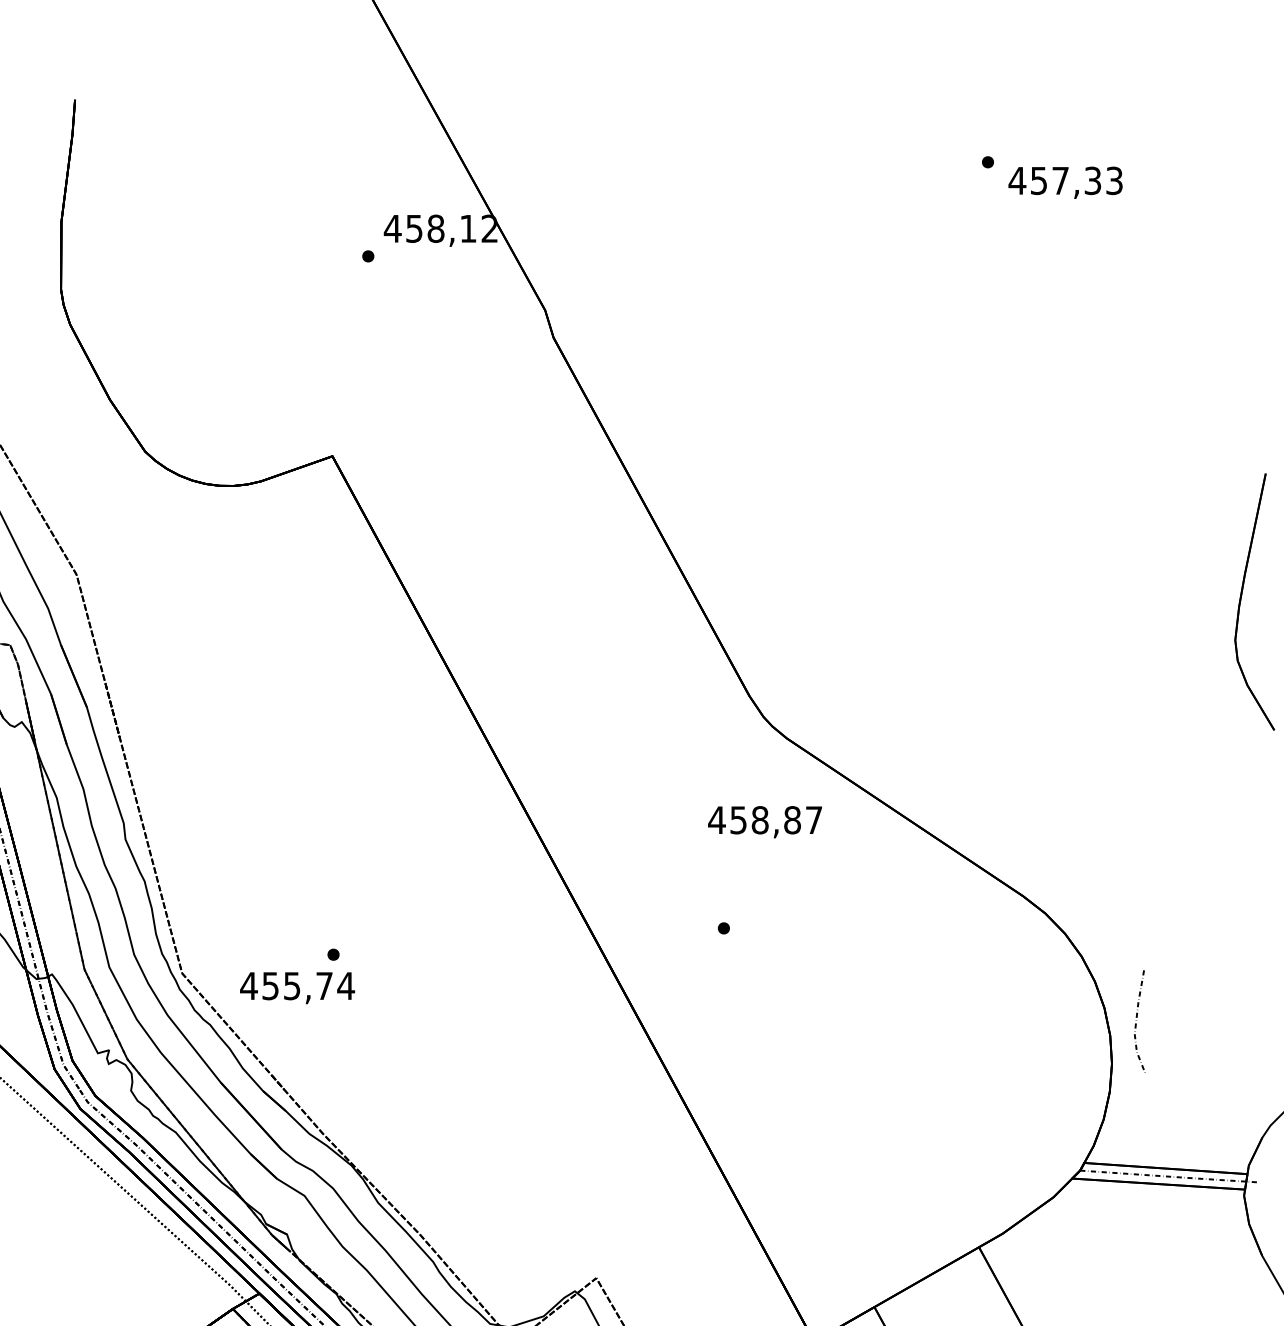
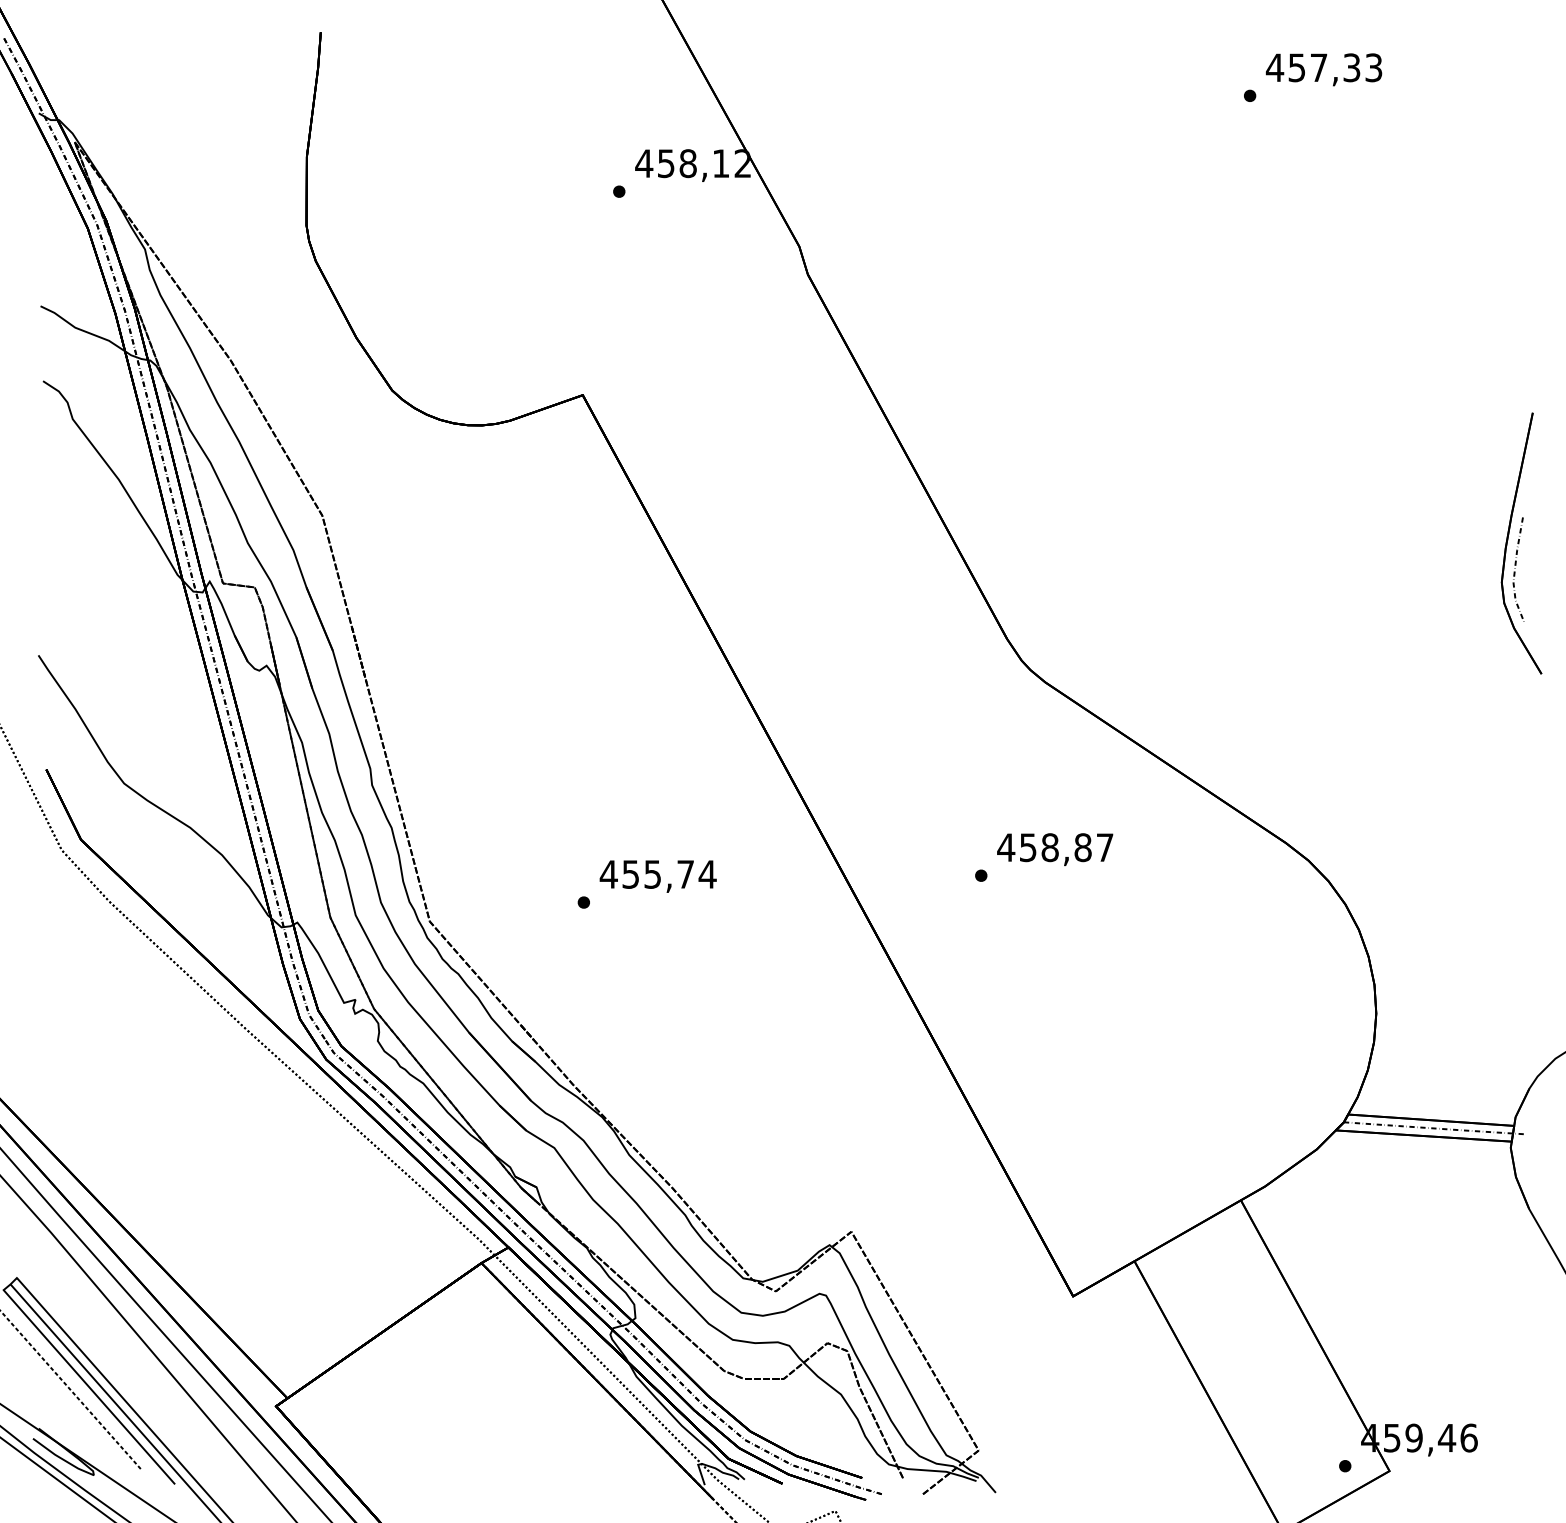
text: (1065, 182) -> (1323, 69), moved
text: (765, 822) -> (1055, 849), moved
text: (296, 988) -> (657, 876), moved
line: (1136, 1020) -> (1515, 568), moved

